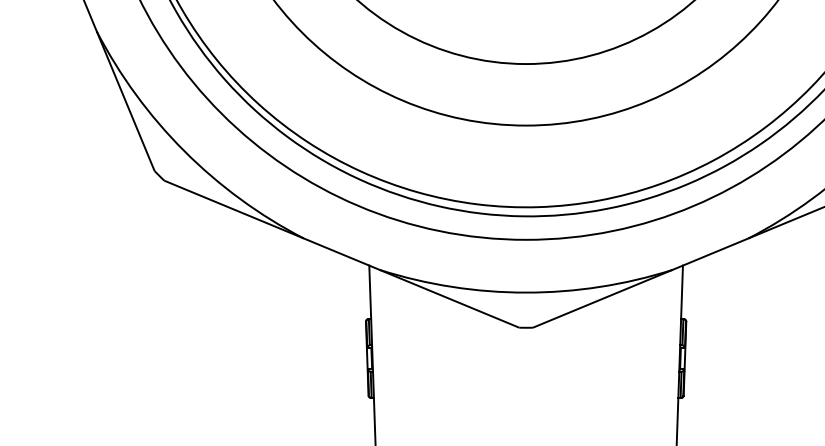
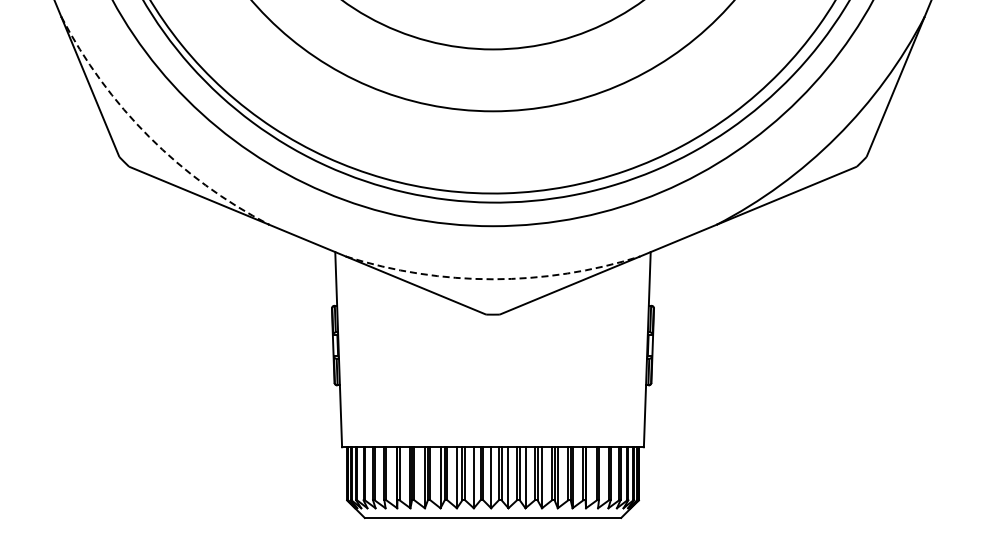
arc: (184, 150) -> (149, 136), solid -> dashed
arc: (526, 292) -> (493, 279), solid -> dashed

